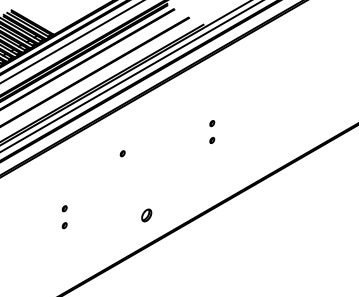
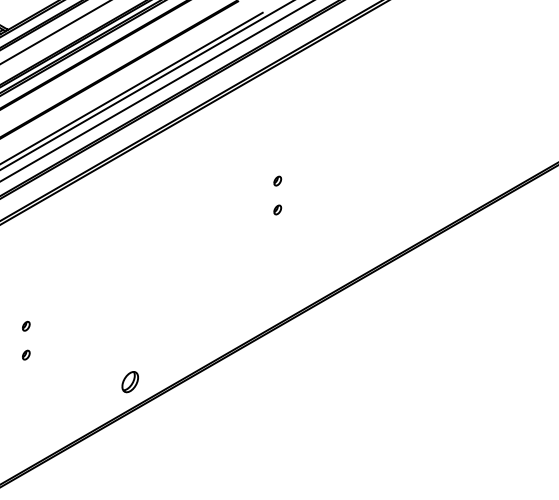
part: (122, 153) -> (124, 232), removed
part: (146, 215) -> (129, 382), moved

